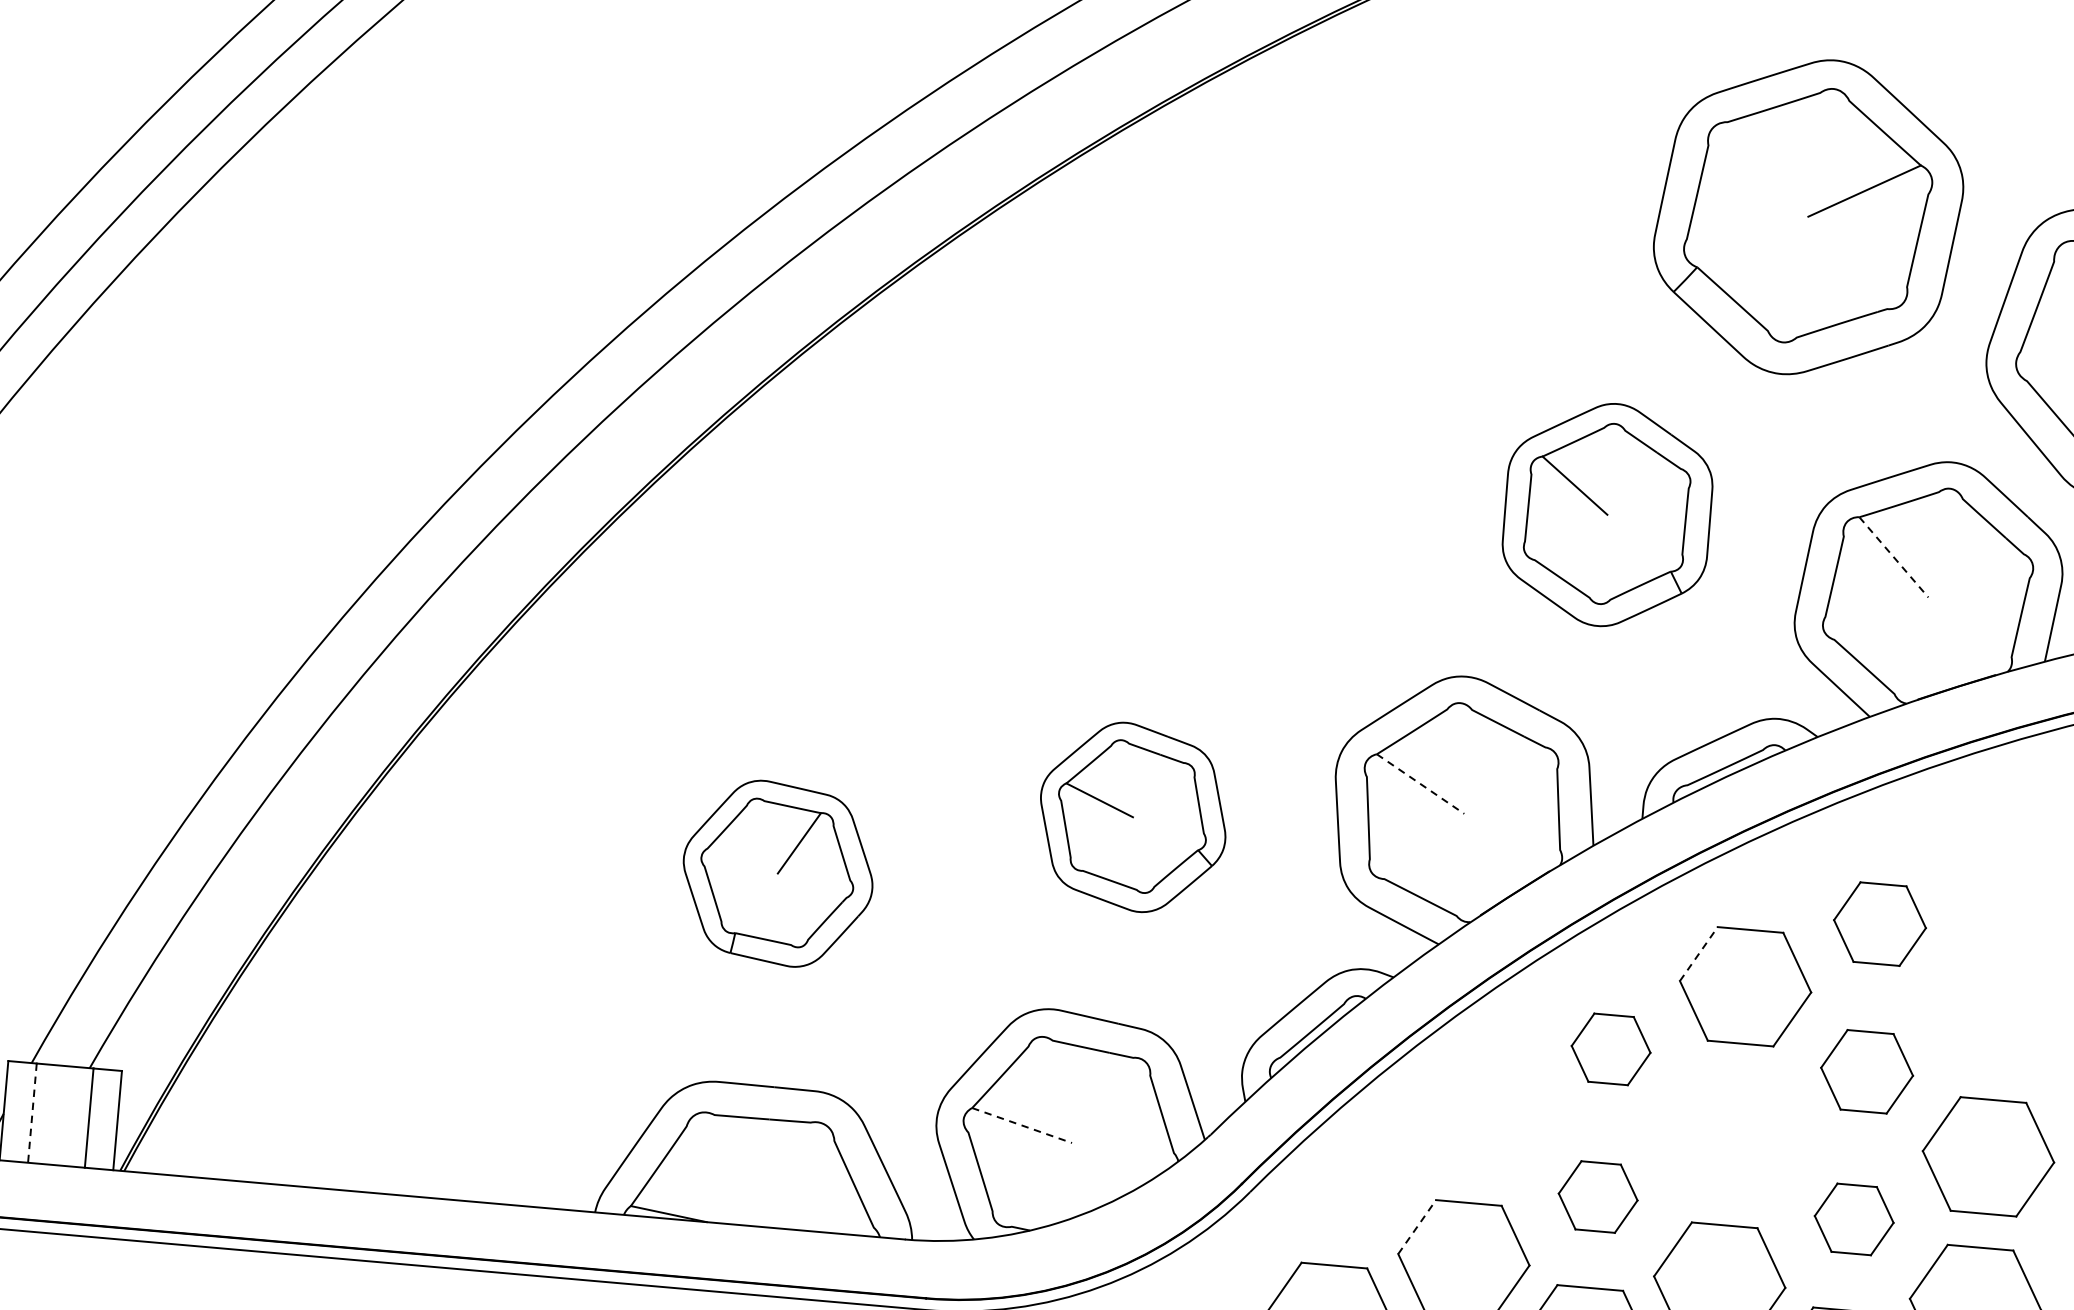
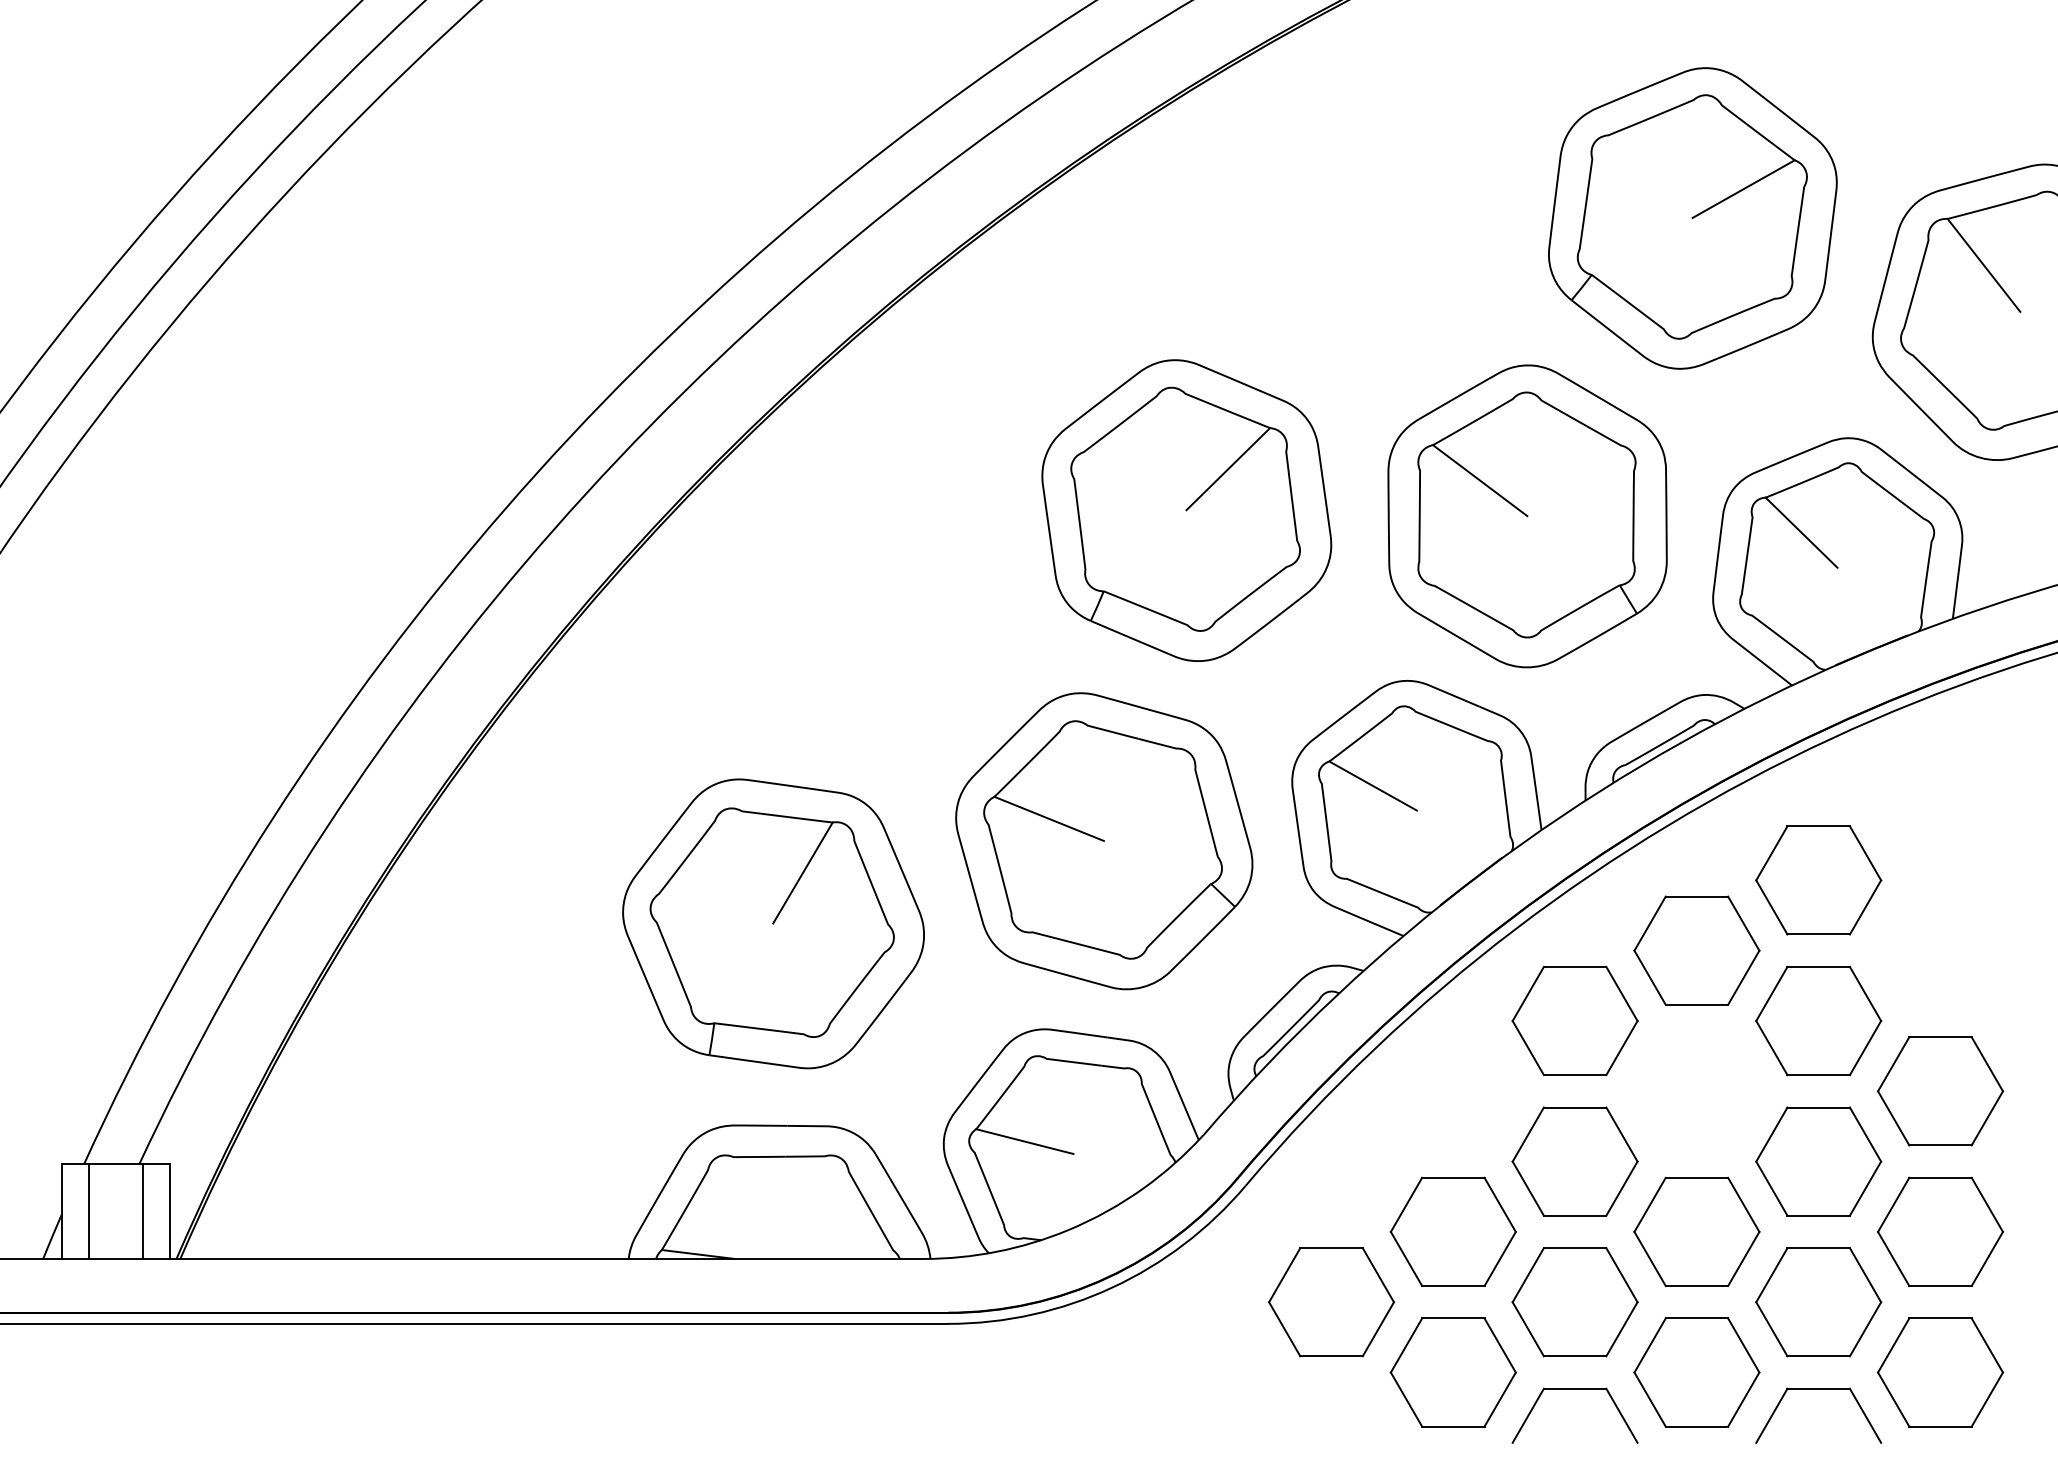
part: (1249, 477) -> (1186, 510), added
part: (1607, 515) -> (1527, 516), size x1.43
line: (1893, 558) -> (1801, 533), dashed -> solid
line: (1420, 784) -> (1373, 786), dashed -> solid
part: (1133, 817) -> (1104, 841), size x1.67
part: (778, 873) -> (773, 923), size x1.67
part: (1879, 924) -> (1818, 880), size x1.43
line: (1699, 953) -> (1650, 923), dashed -> solid
part: (1610, 1048) -> (1574, 1020), size x1.67
part: (1866, 1071) -> (1818, 1020), size x1.43
line: (32, 1113) -> (88, 1212), dashed -> solid
line: (1022, 1125) -> (1025, 1141), dashed -> solid
part: (1597, 1196) -> (1574, 1161), size x1.67
part: (1853, 1219) -> (1818, 1161), size x1.67
line: (1417, 1226) -> (1406, 1204), dashed -> solid

